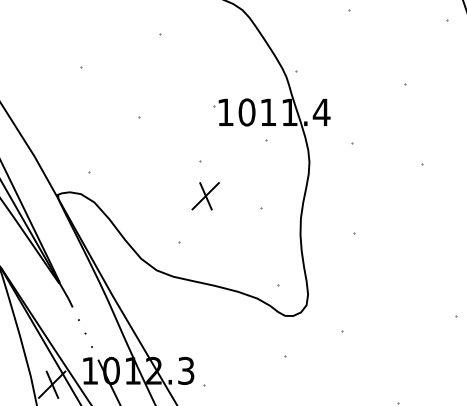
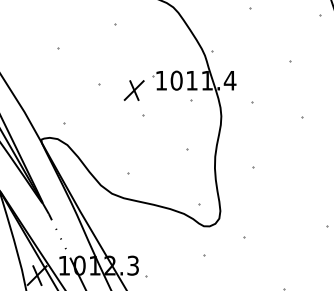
part: (205, 196) -> (134, 90), moved

